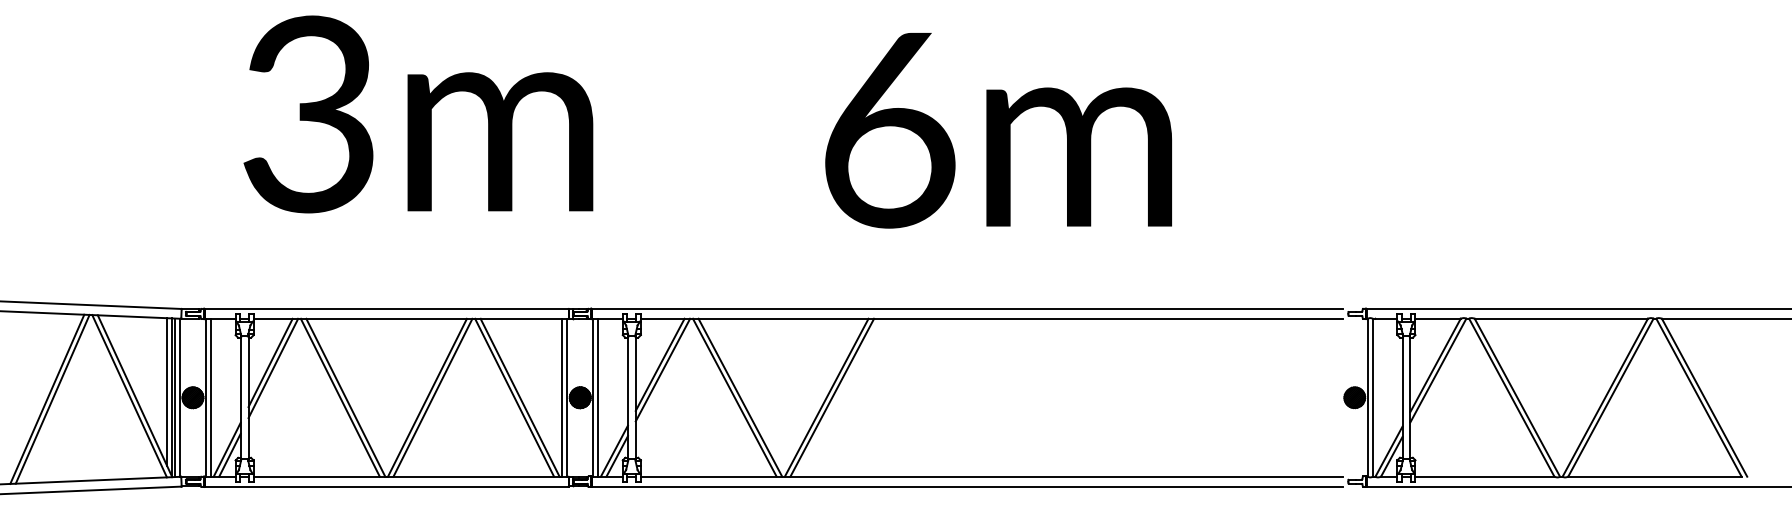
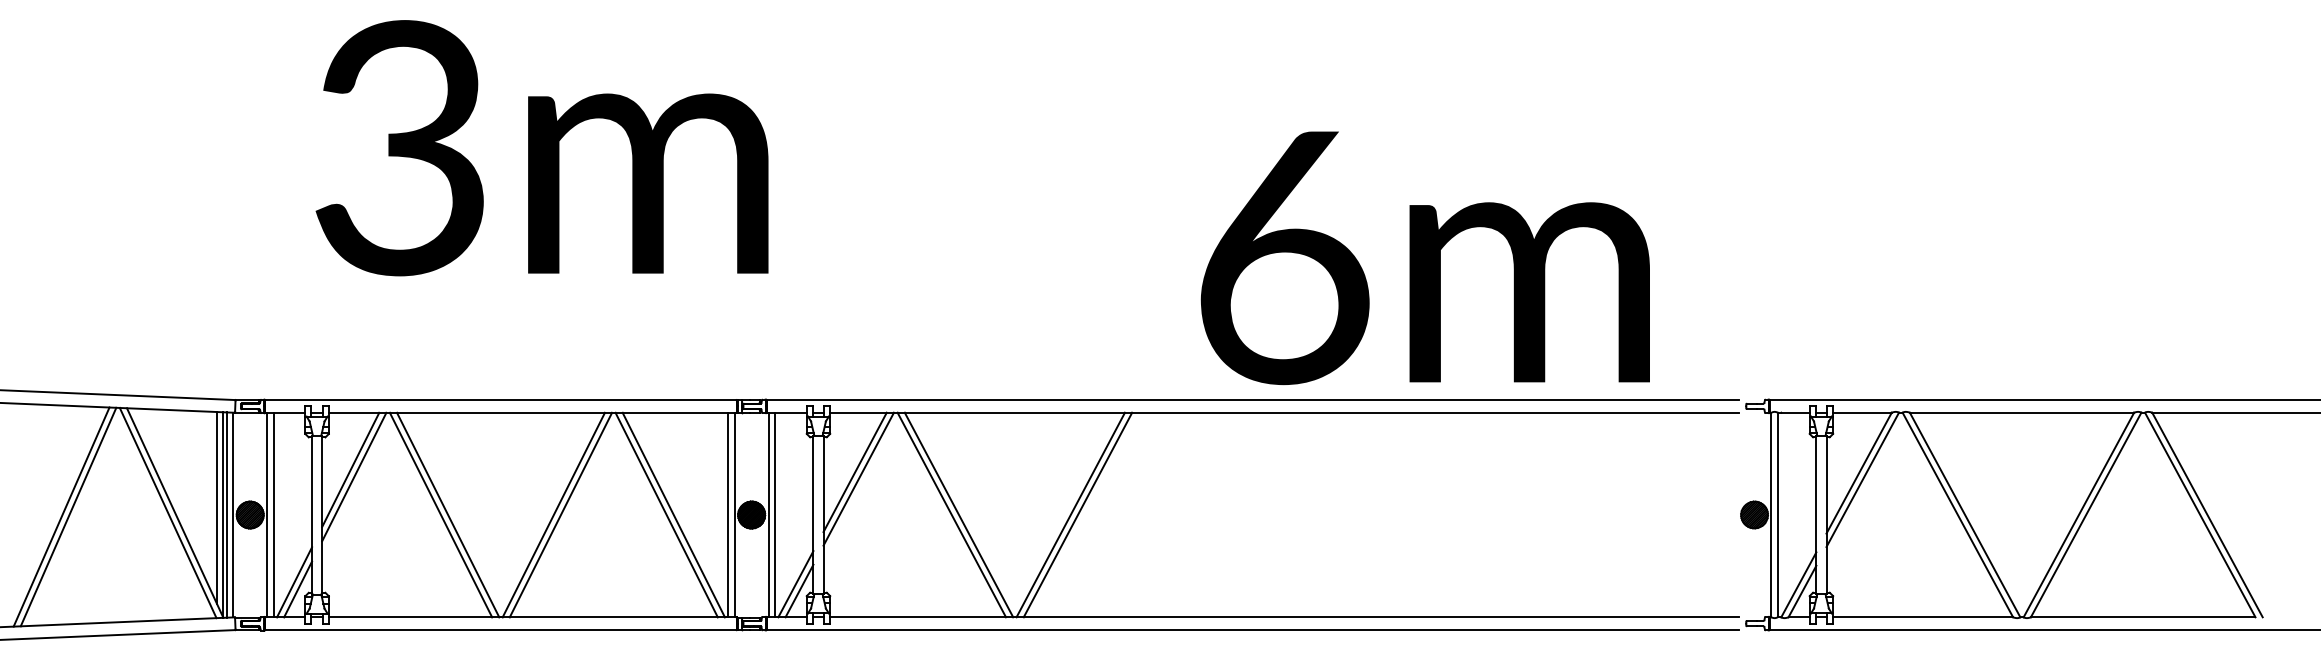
text: (997, 130) -> (1424, 258), moved

